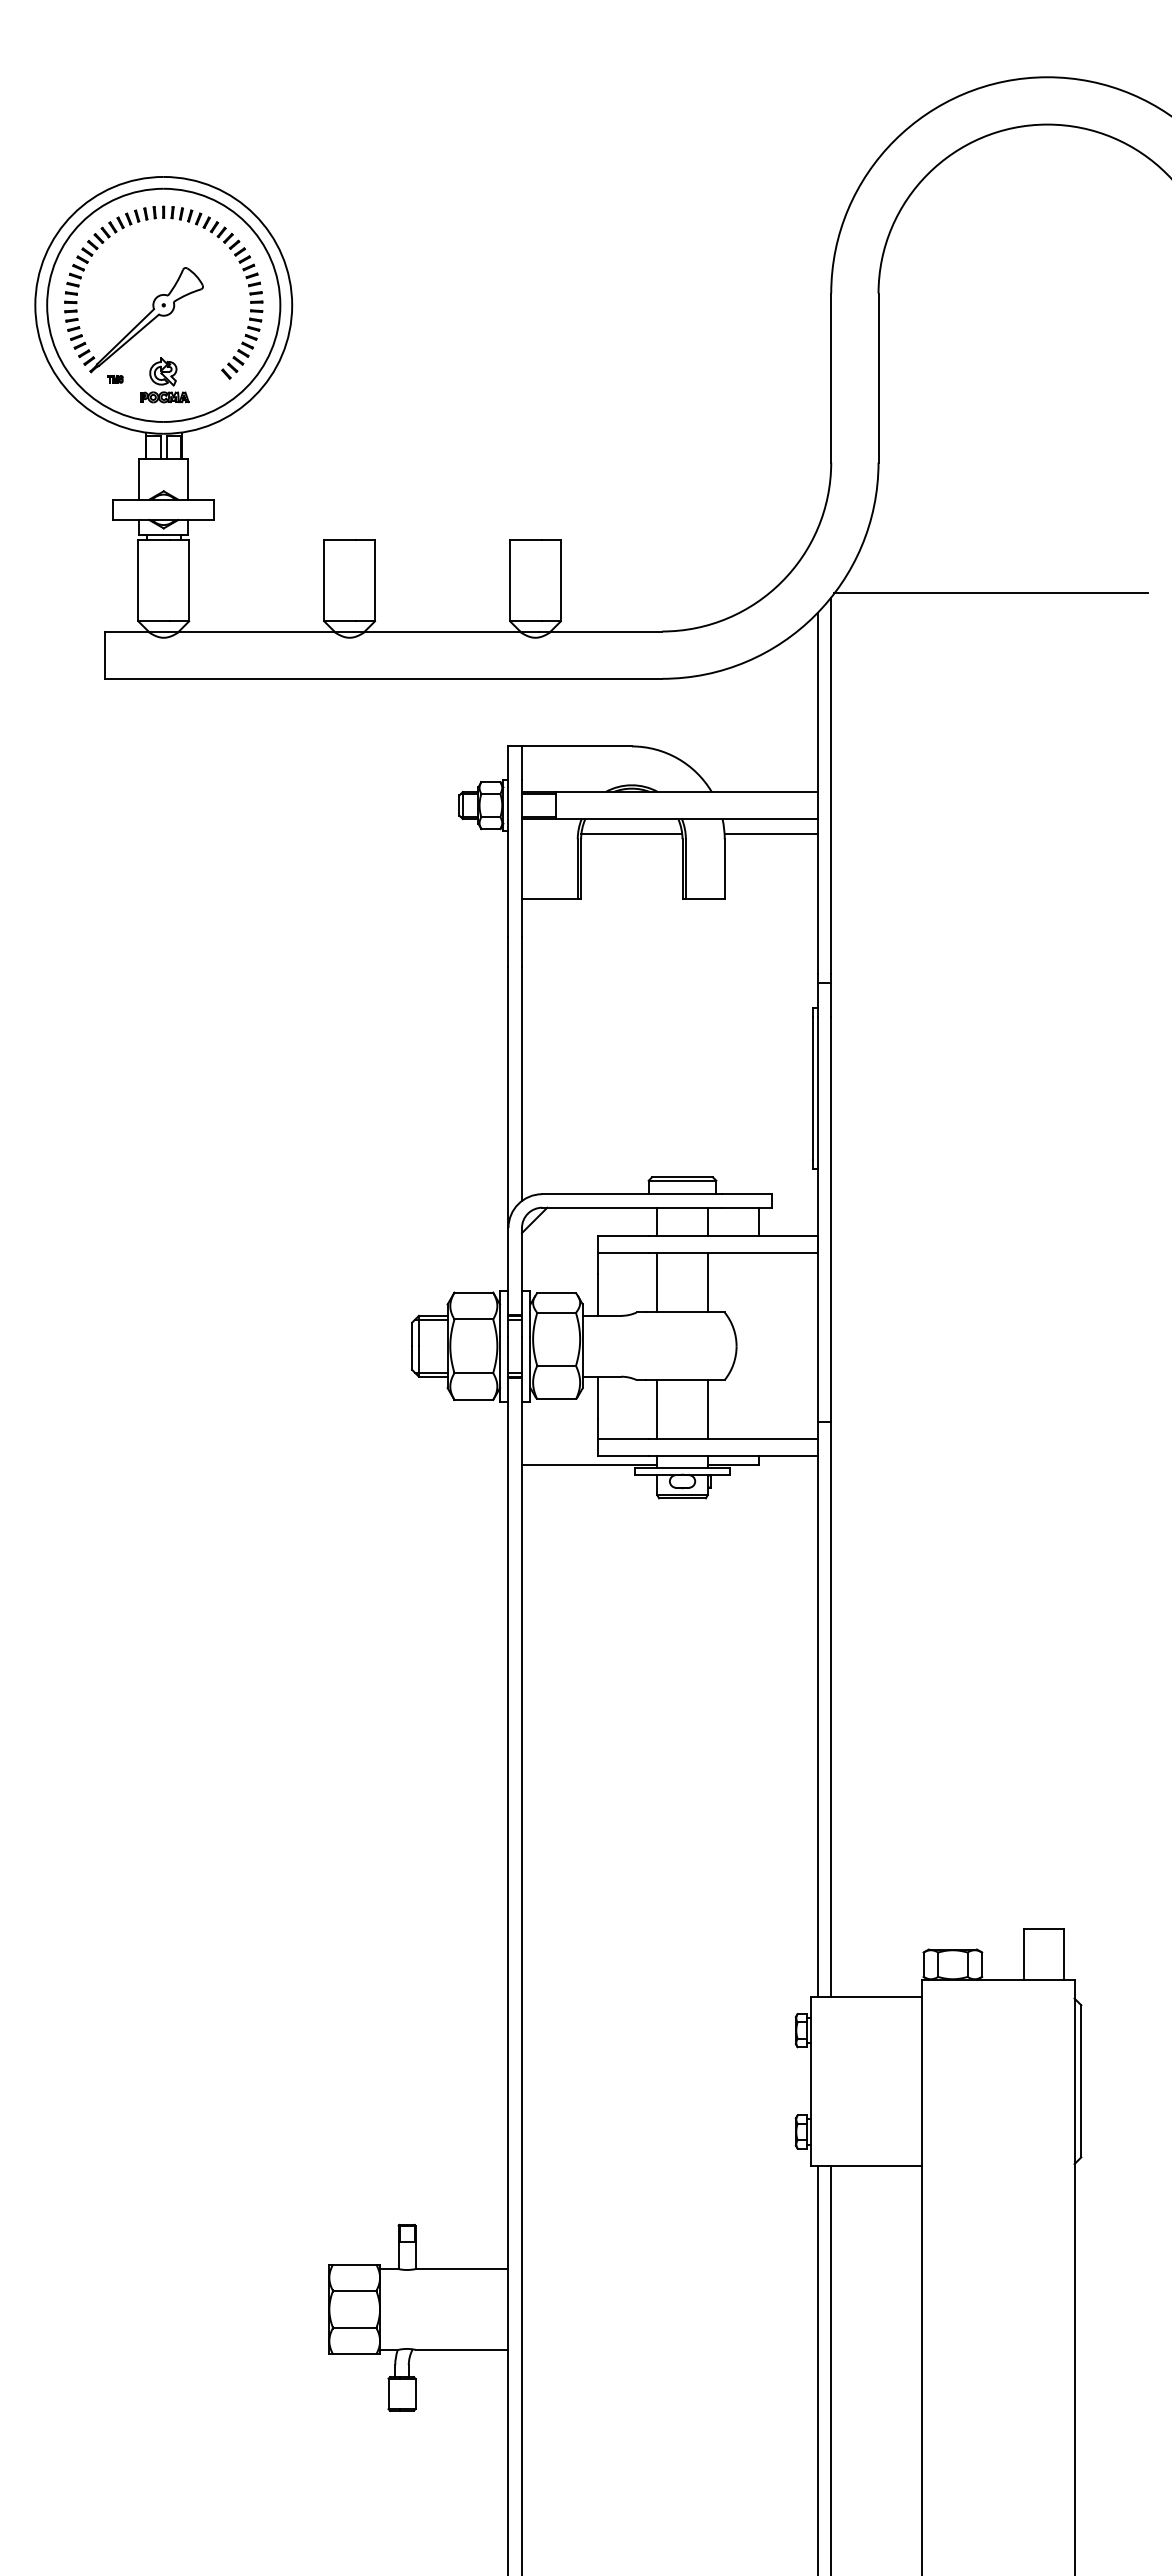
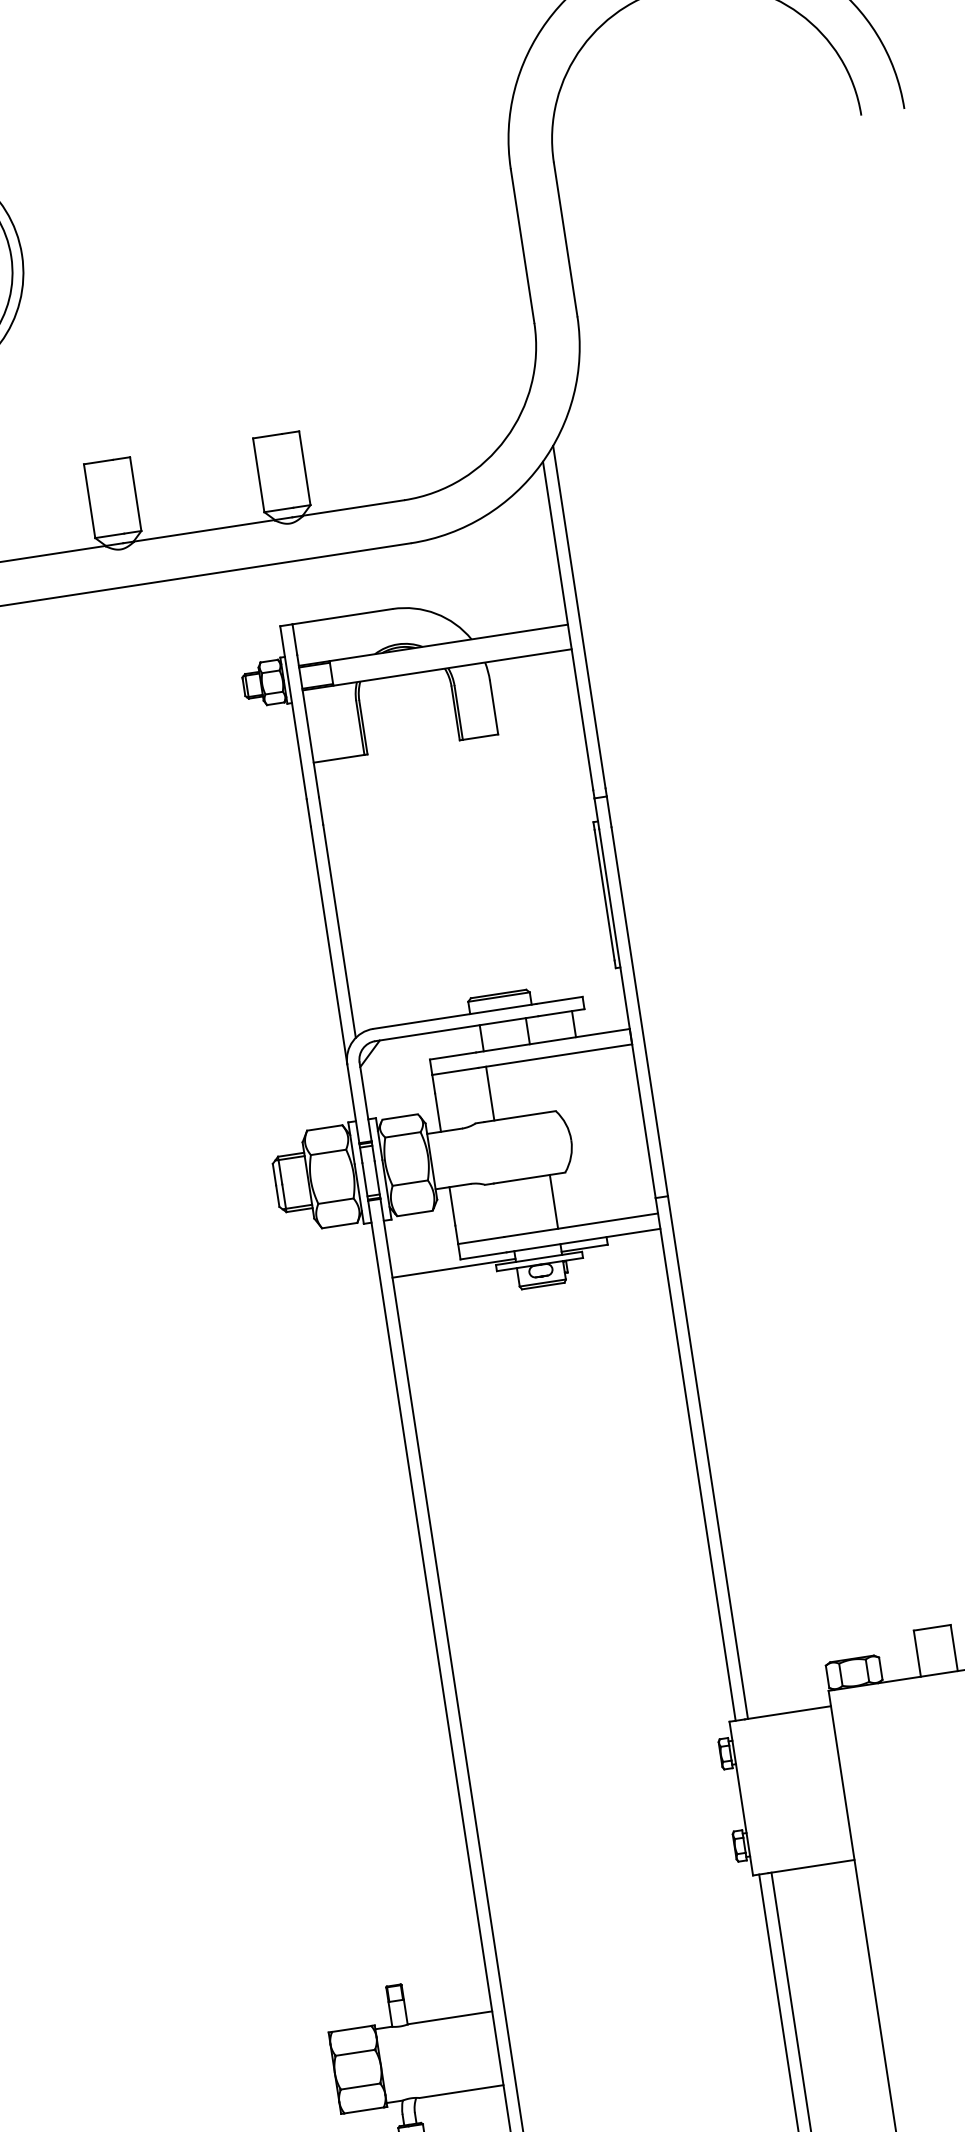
line: (990, 593) -> (697, 419), removed
line: (631, 834) -> (404, 689), removed
line: (770, 834) -> (530, 669), removed
line: (707, 1282) -> (535, 1086), removed
line: (657, 1409) -> (508, 1208), removed

